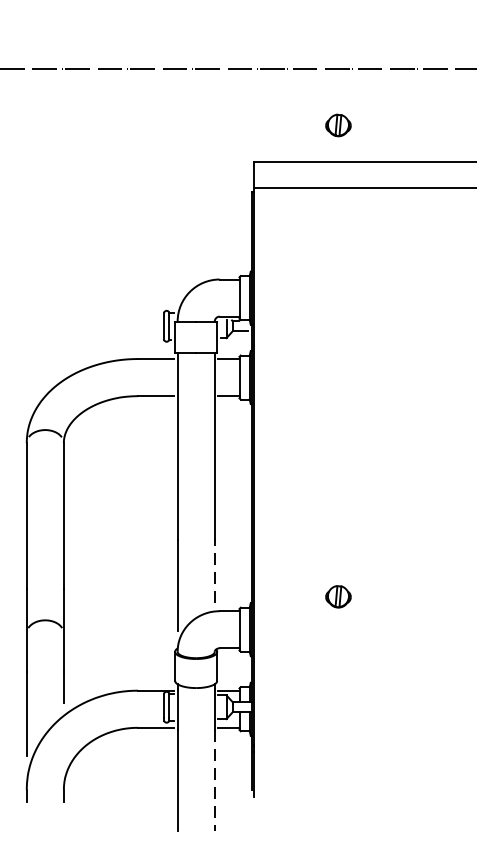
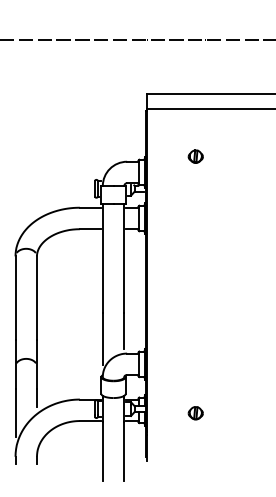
part: (337, 125) -> (195, 156), moved
line: (215, 571) -> (124, 330), dashed -> solid
part: (337, 597) -> (195, 413), moved
line: (215, 780) -> (124, 451), dashed -> solid

